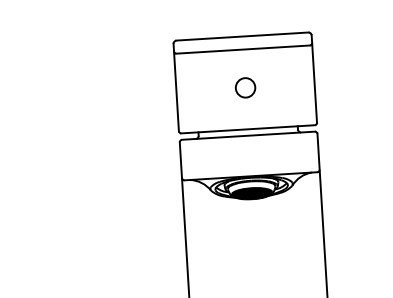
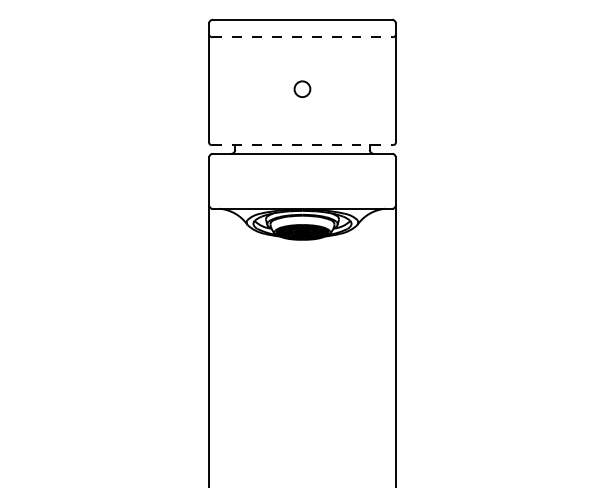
line: (243, 49) -> (302, 37), solid -> dashed
circle: (245, 88) -> (302, 89), size x0.6
line: (248, 129) -> (302, 145), solid -> dashed

